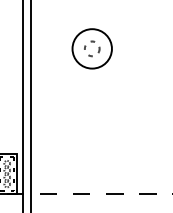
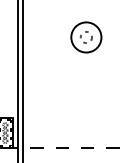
part: (92, 48) -> (86, 37), moved

